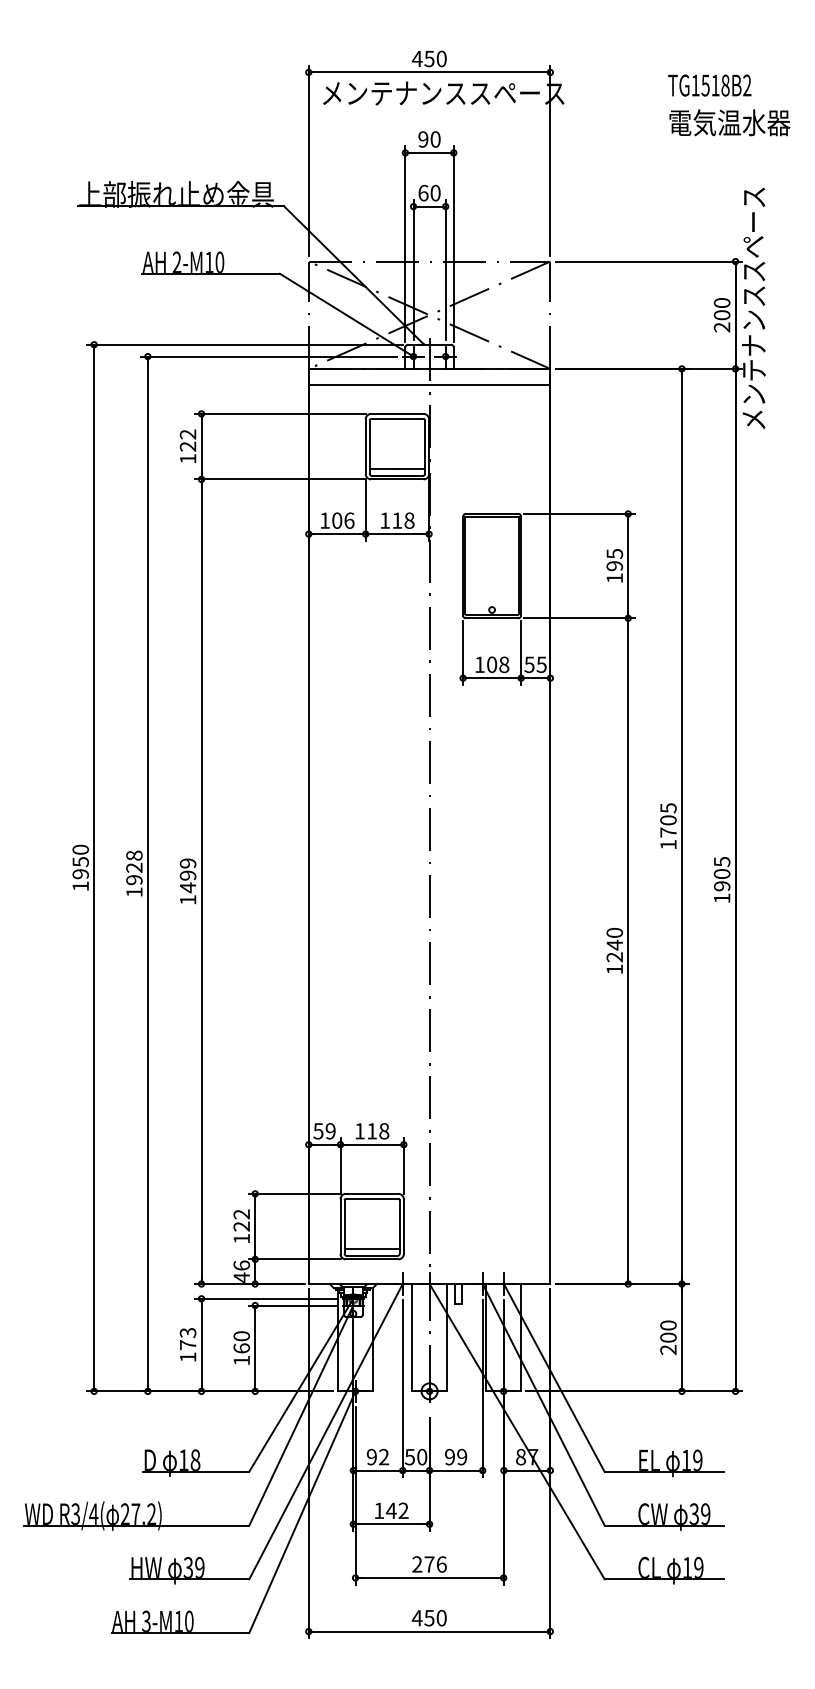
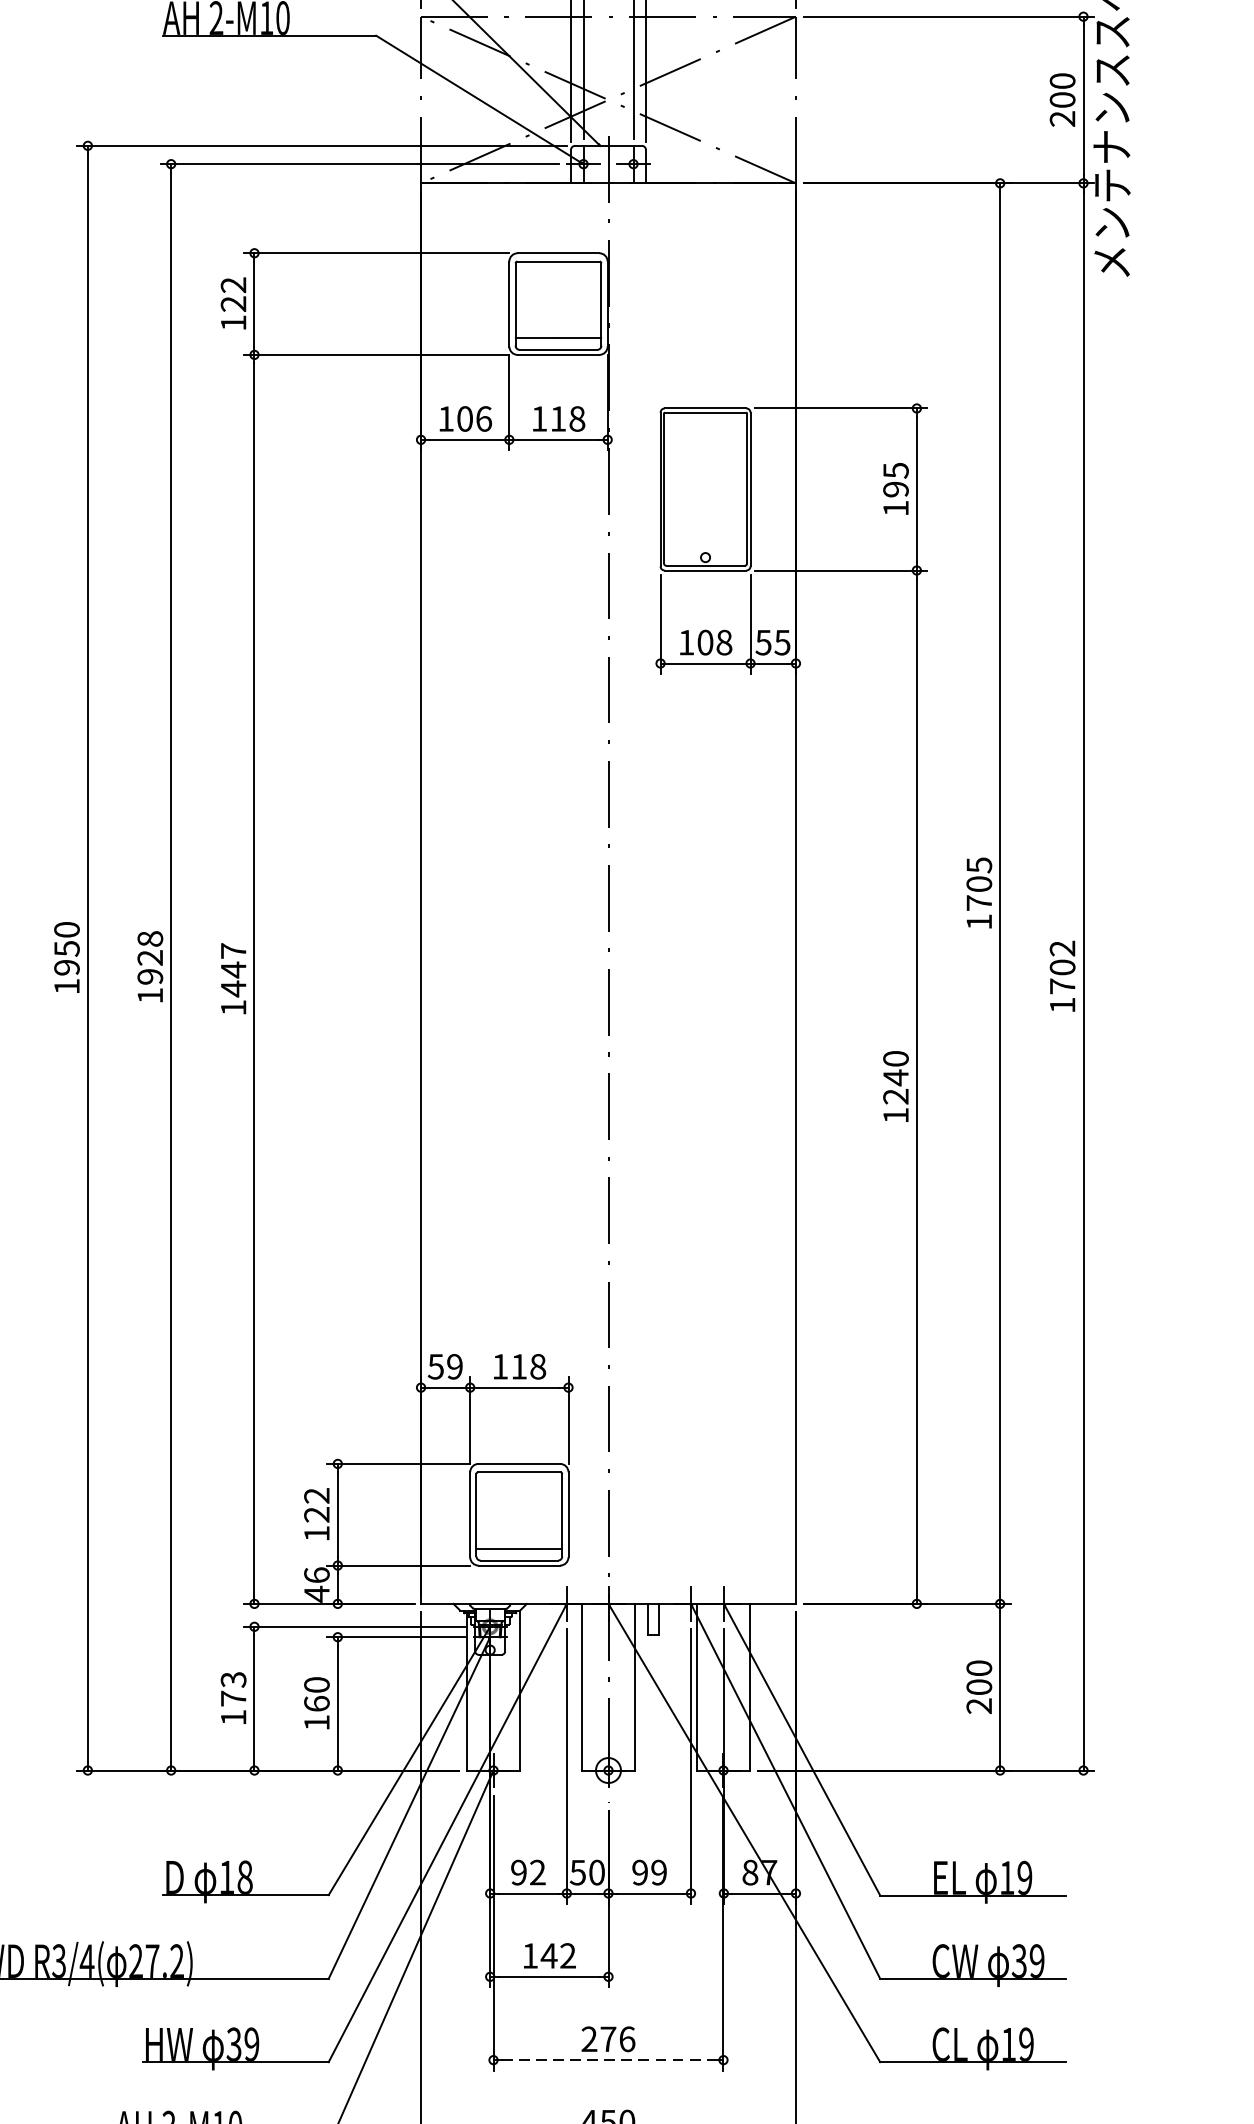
line: (429, 385) -> (608, 209), removed
text: (187, 869) -> (232, 960), 1499 -> 1447
text: (721, 873) -> (1061, 966), 1905 -> 1702
line: (429, 1577) -> (608, 2059), solid -> dashed

